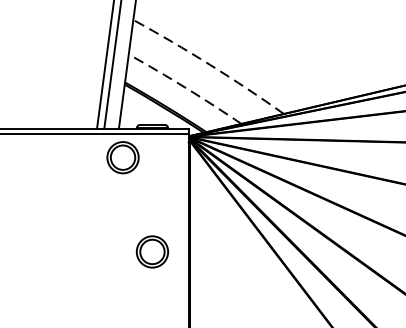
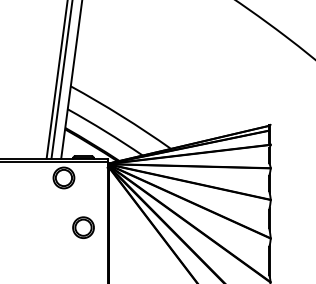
arc: (209, 65) -> (121, 116), dashed -> solid
arc: (185, 87) -> (105, 131), dashed -> solid
part: (152, 251) -> (83, 227), moved

